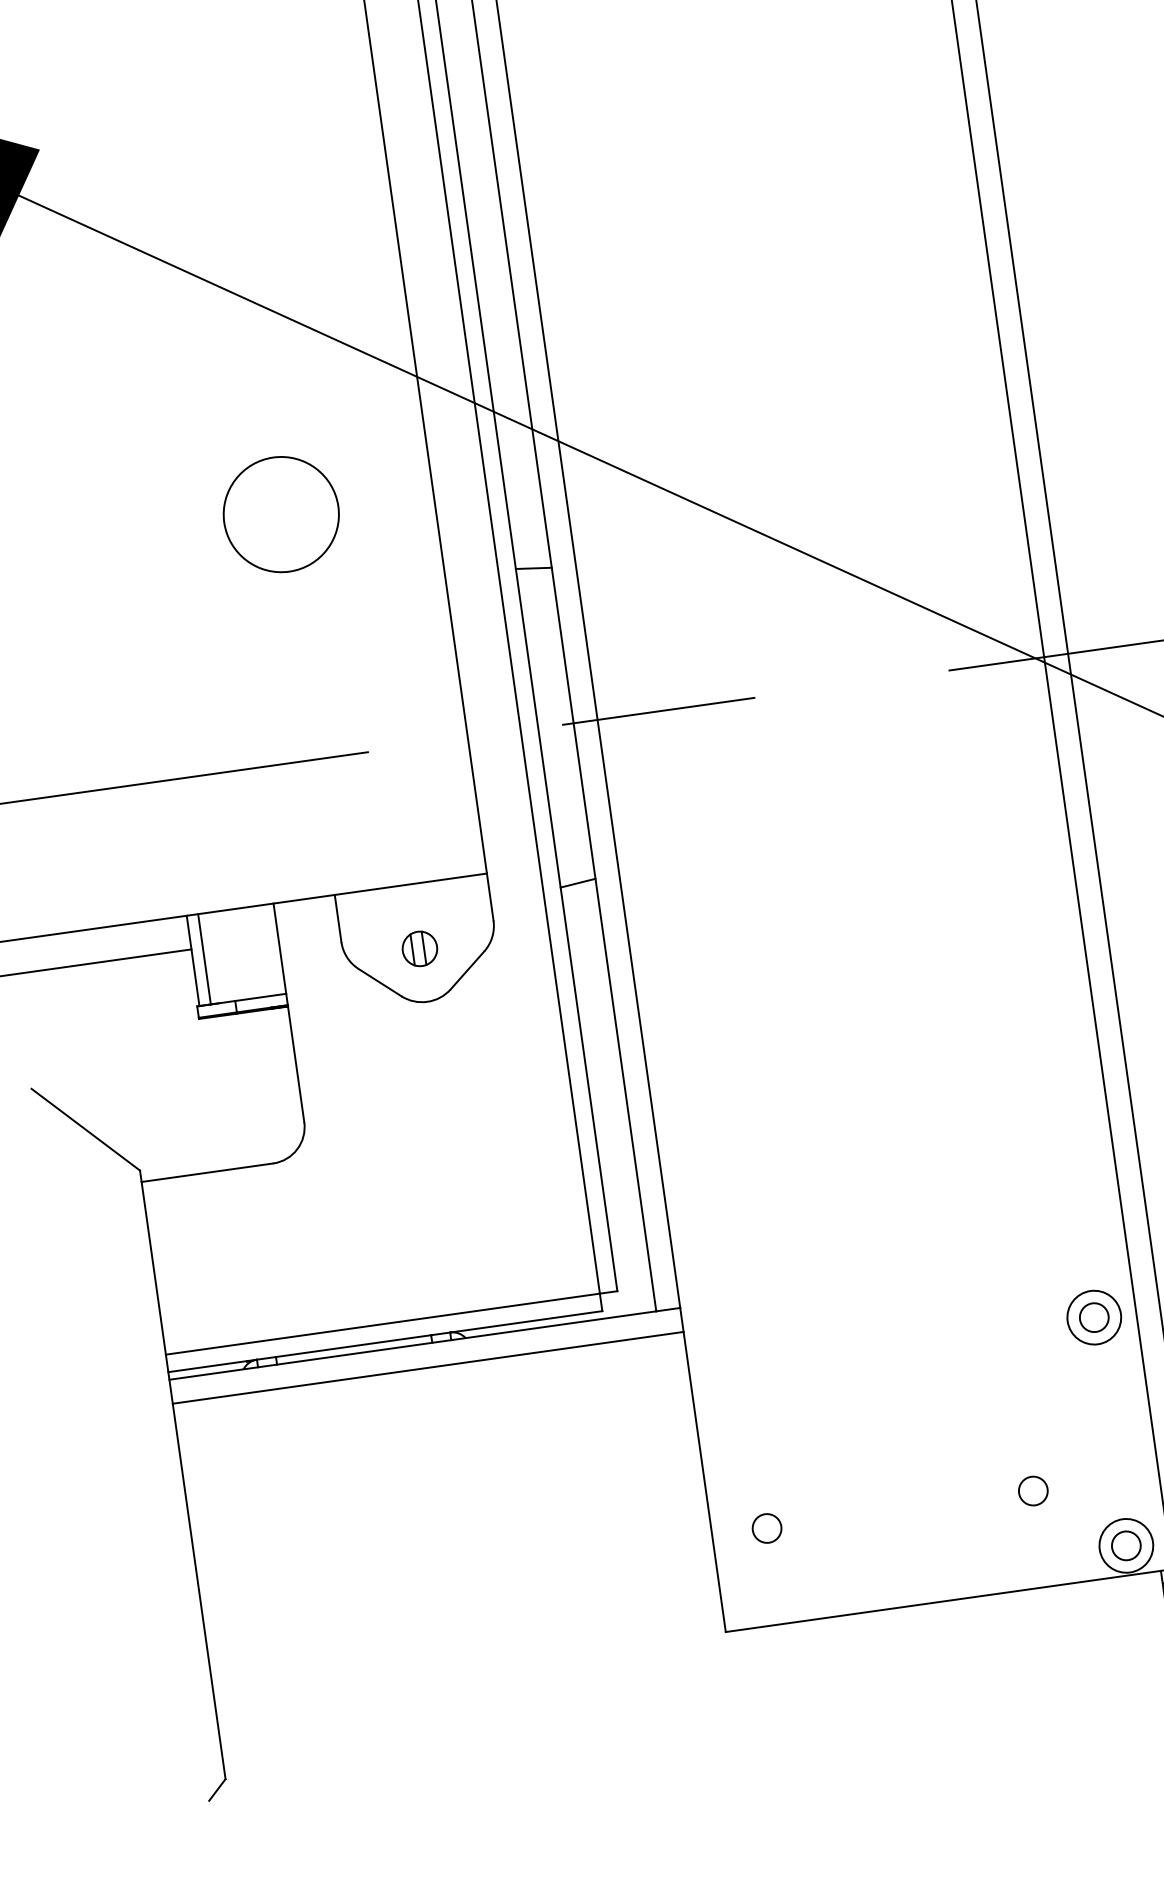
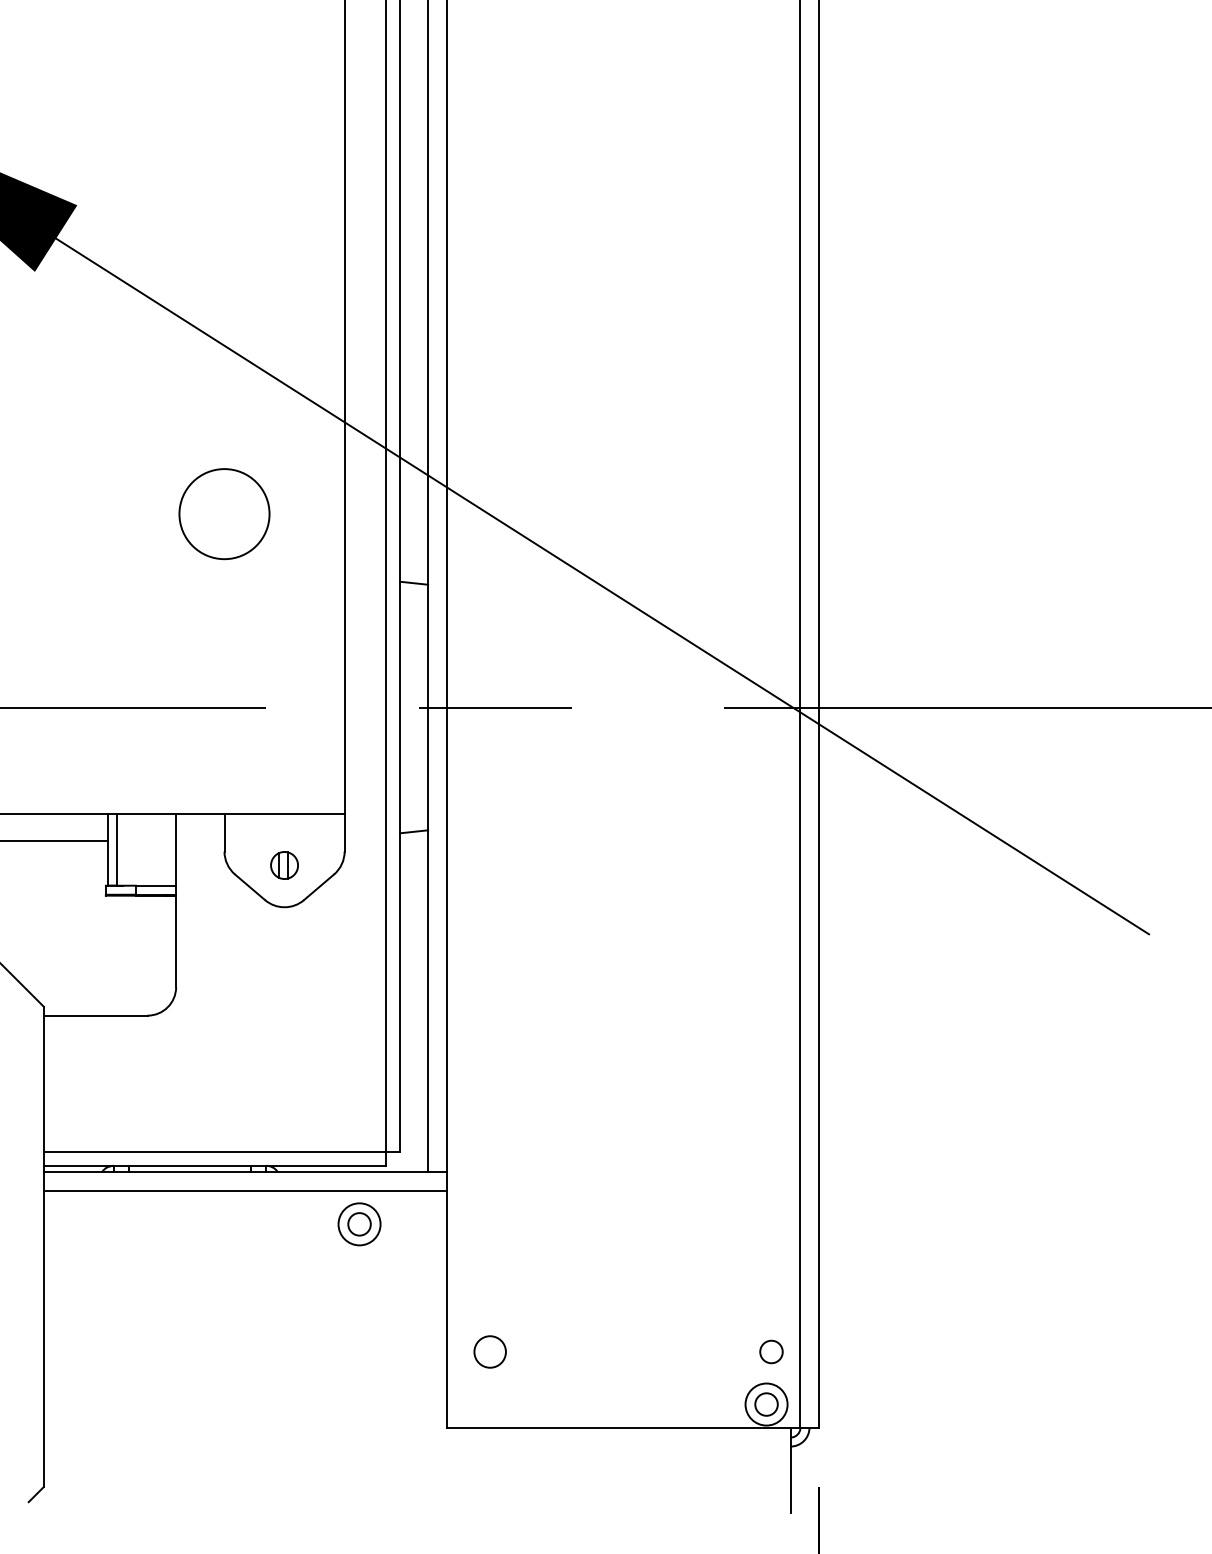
part: (1094, 1317) -> (359, 1224), moved
circle: (1033, 1490) -> (771, 1351), moved
circle: (767, 1527) -> (490, 1351), size x1.4

